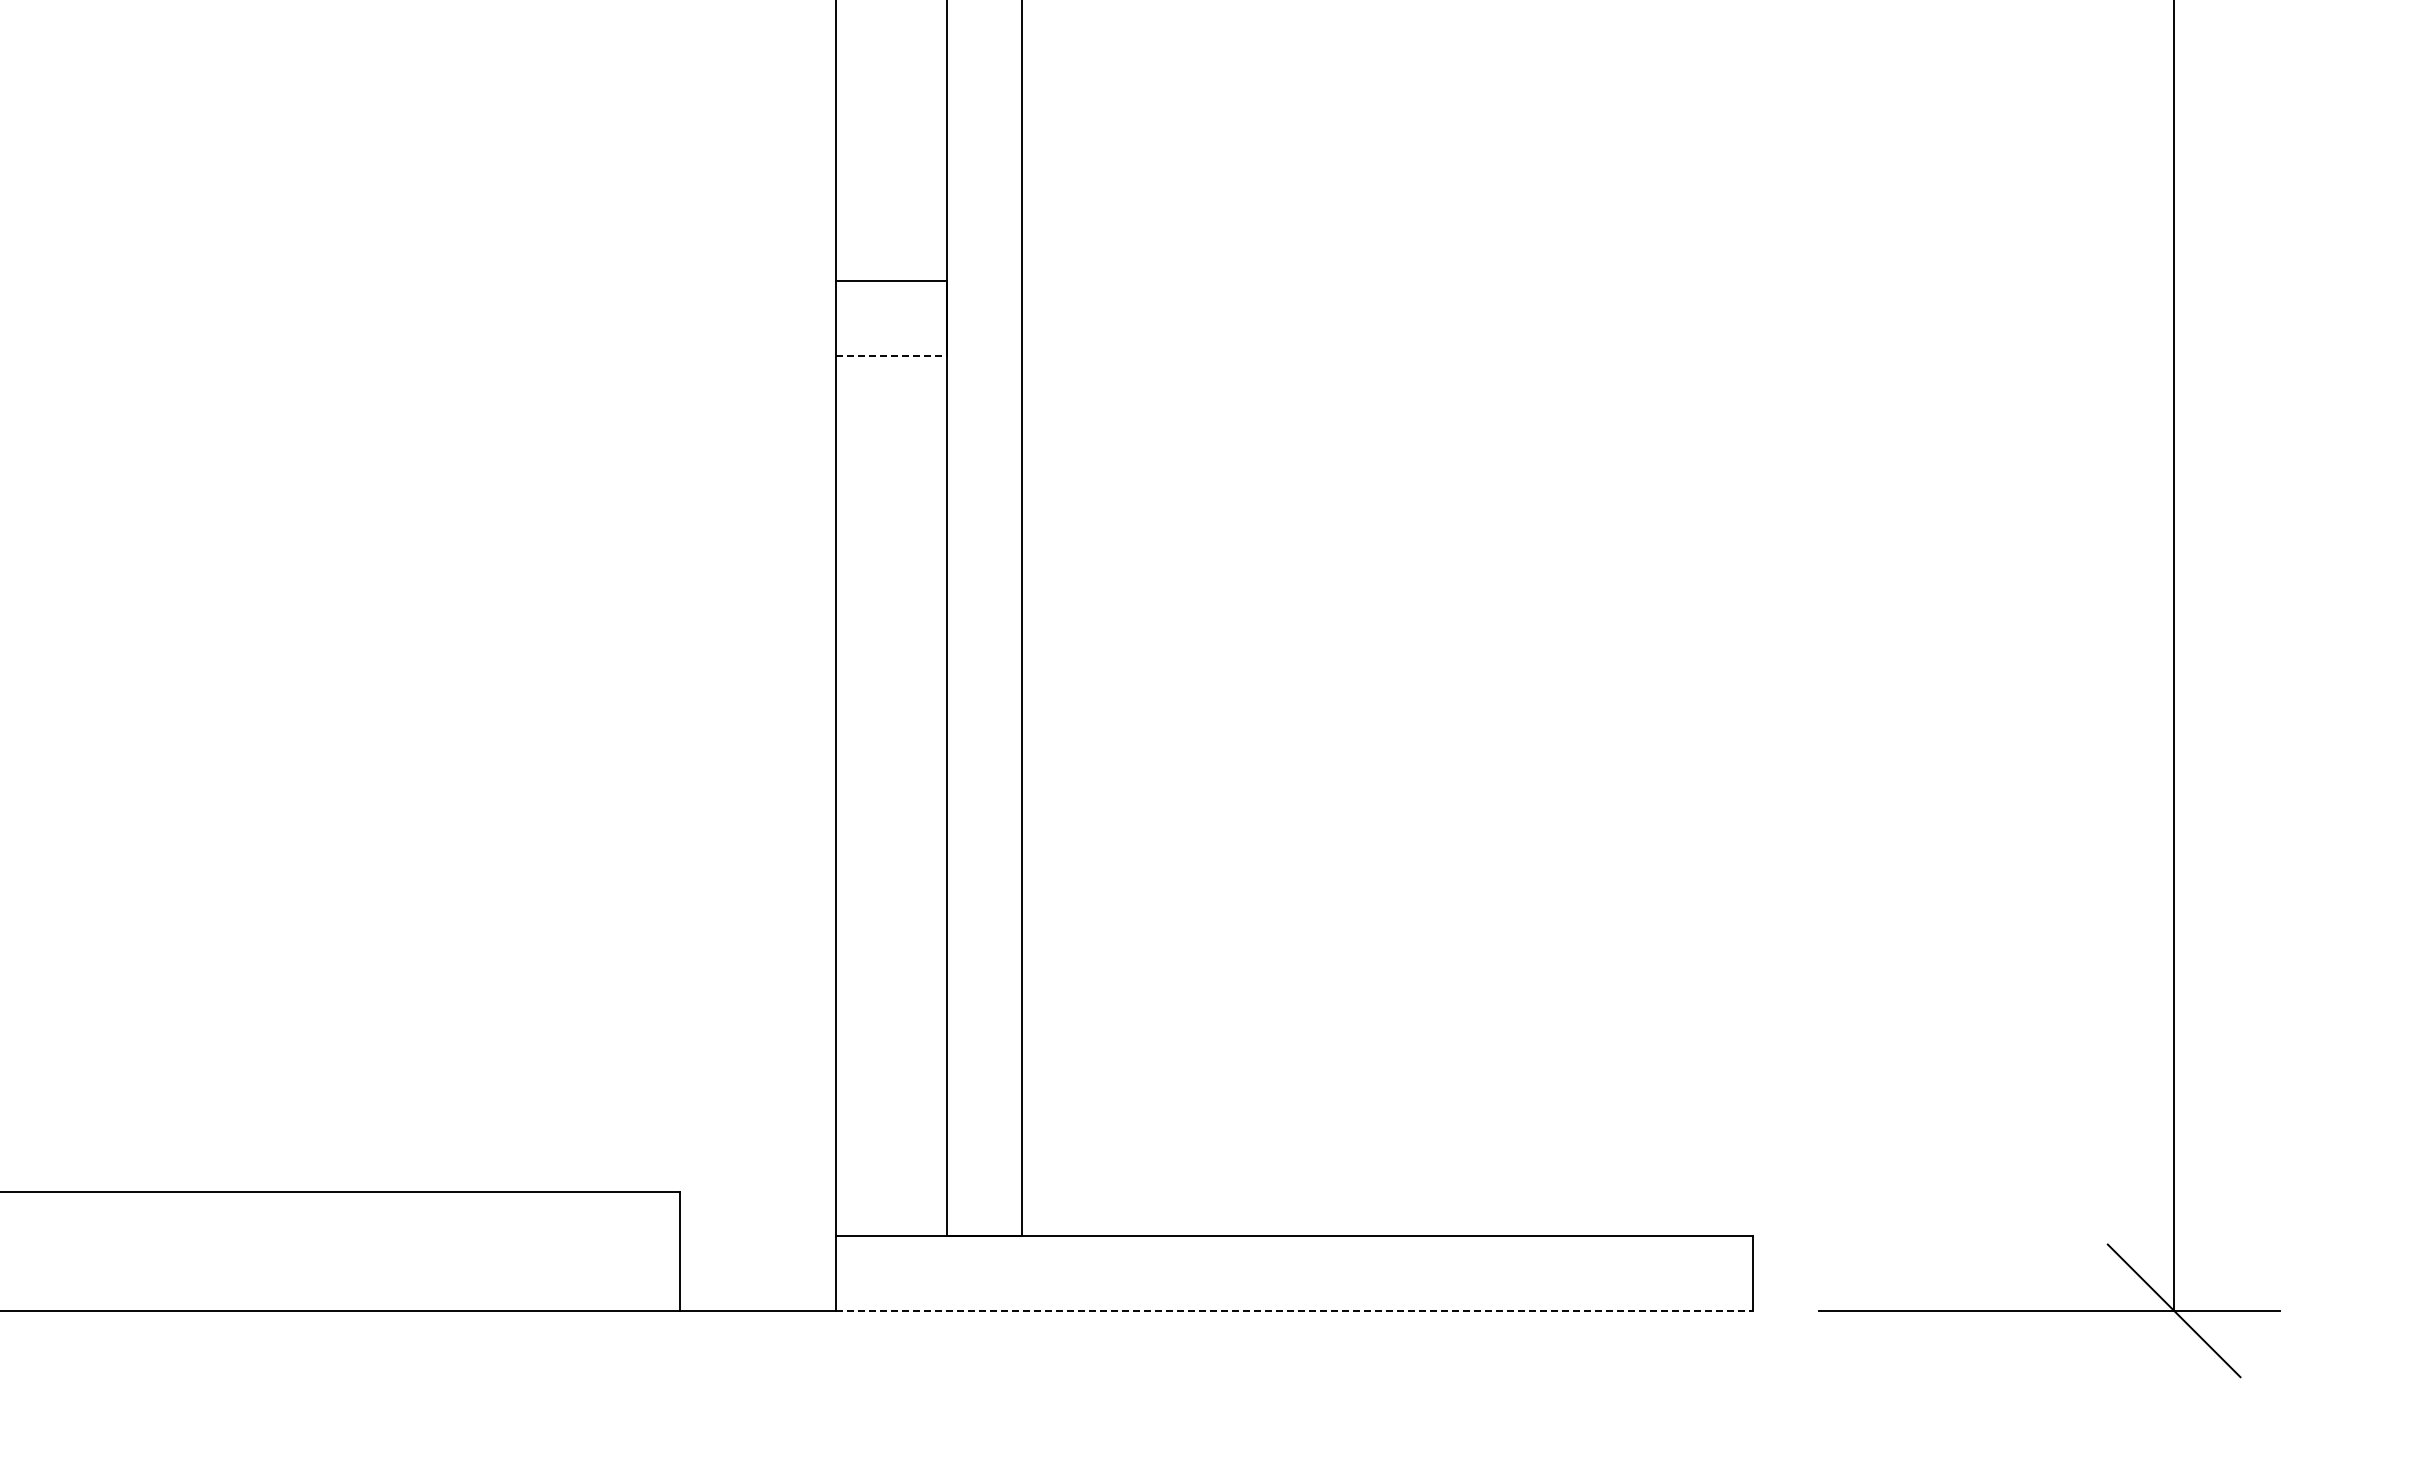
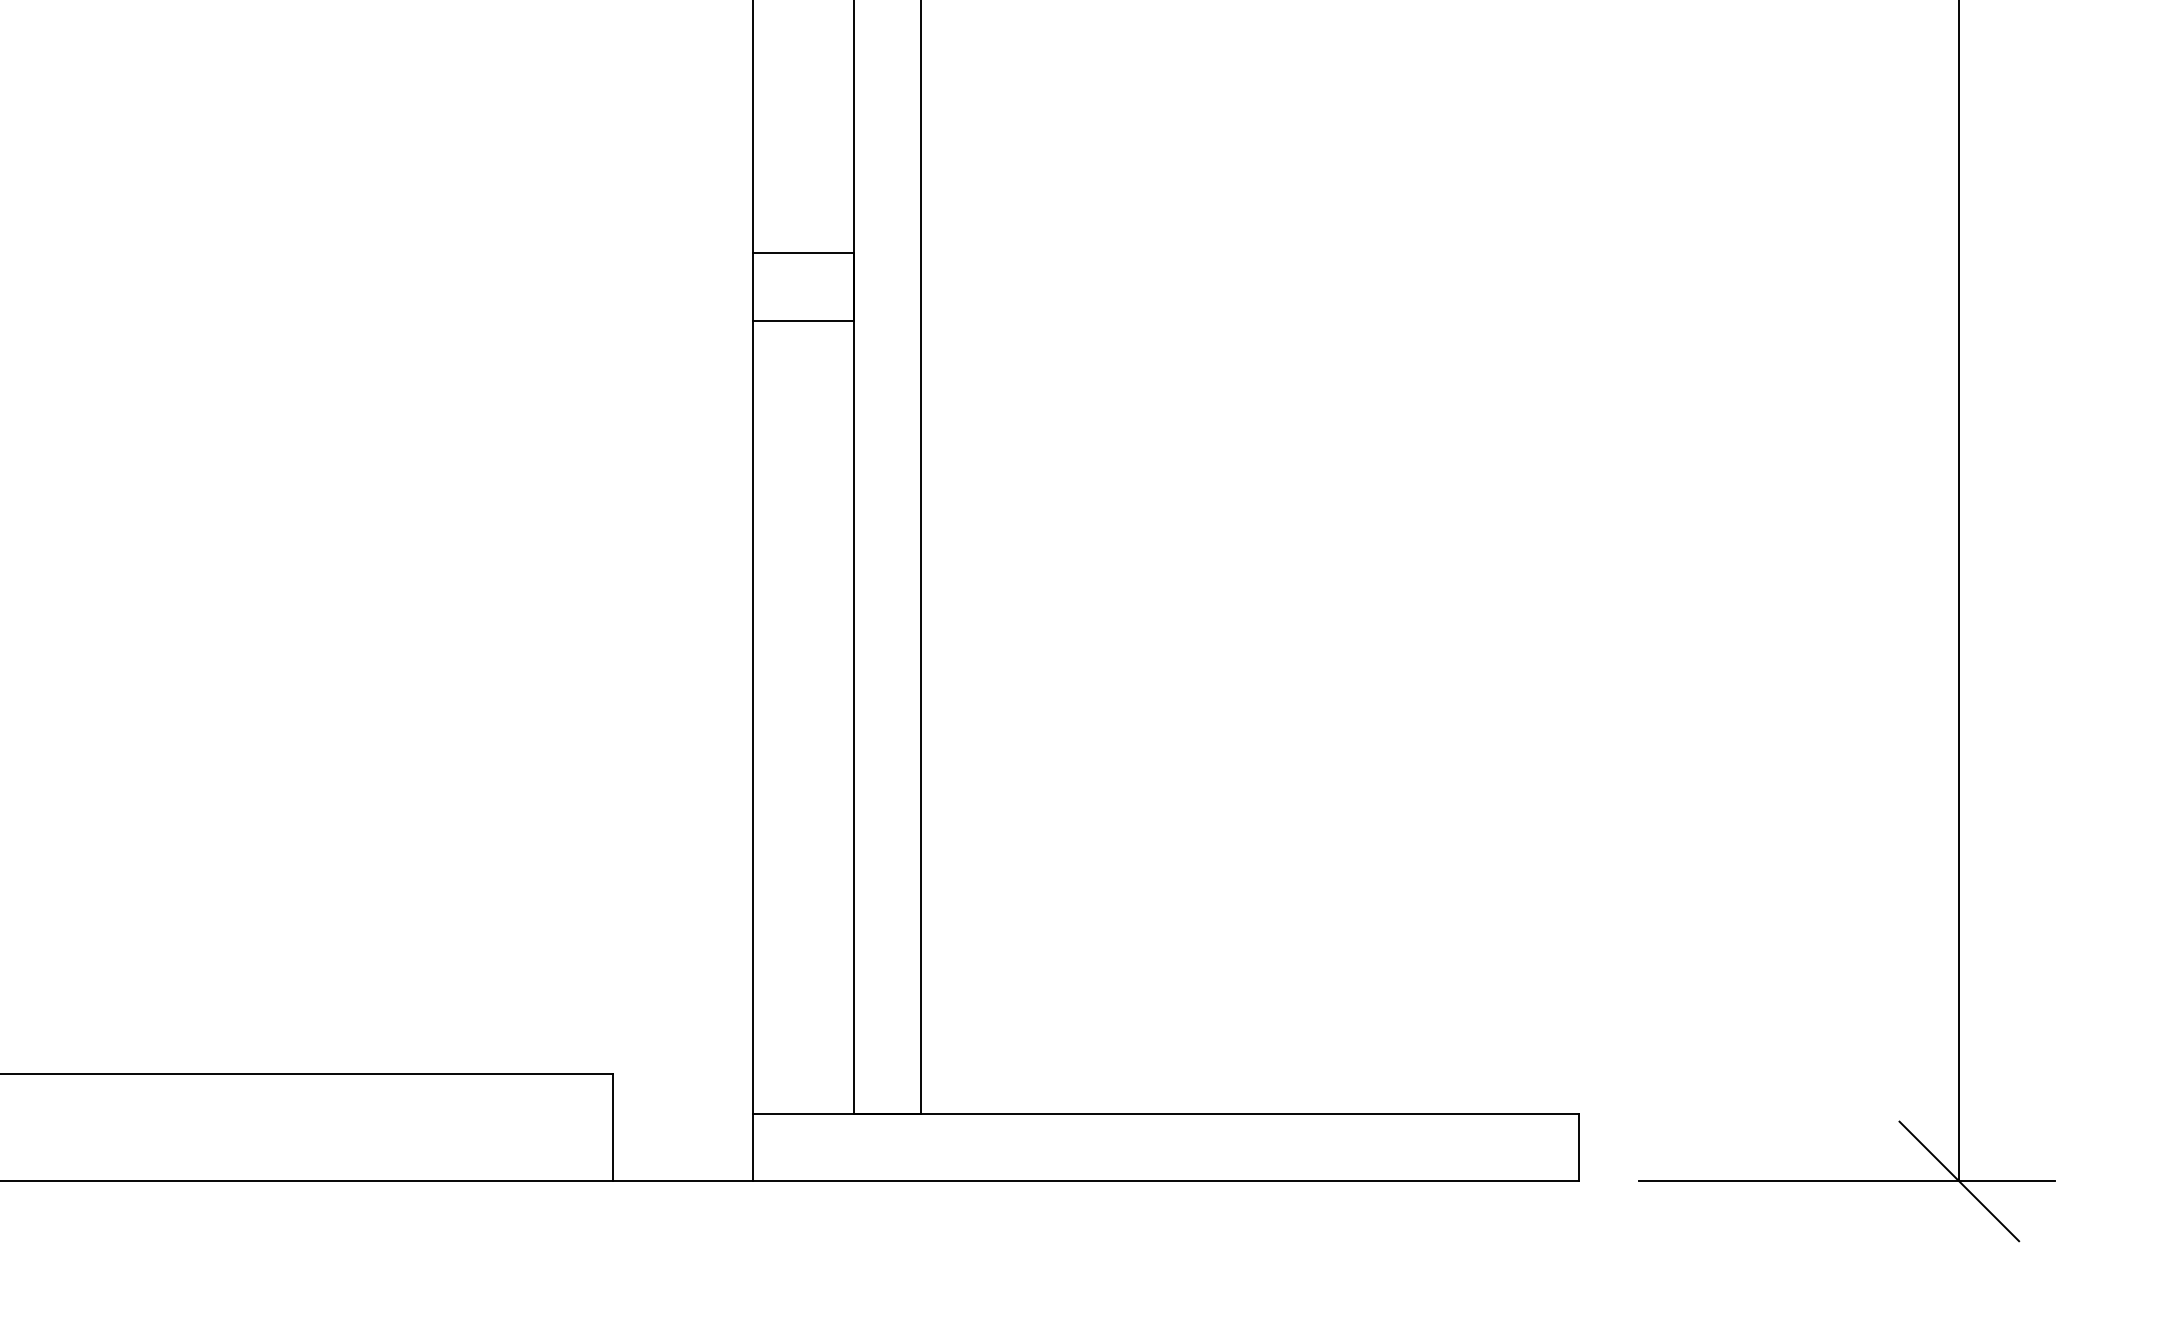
line: (891, 355) -> (803, 320), dashed -> solid
line: (1294, 1310) -> (1166, 1181), dashed -> solid

